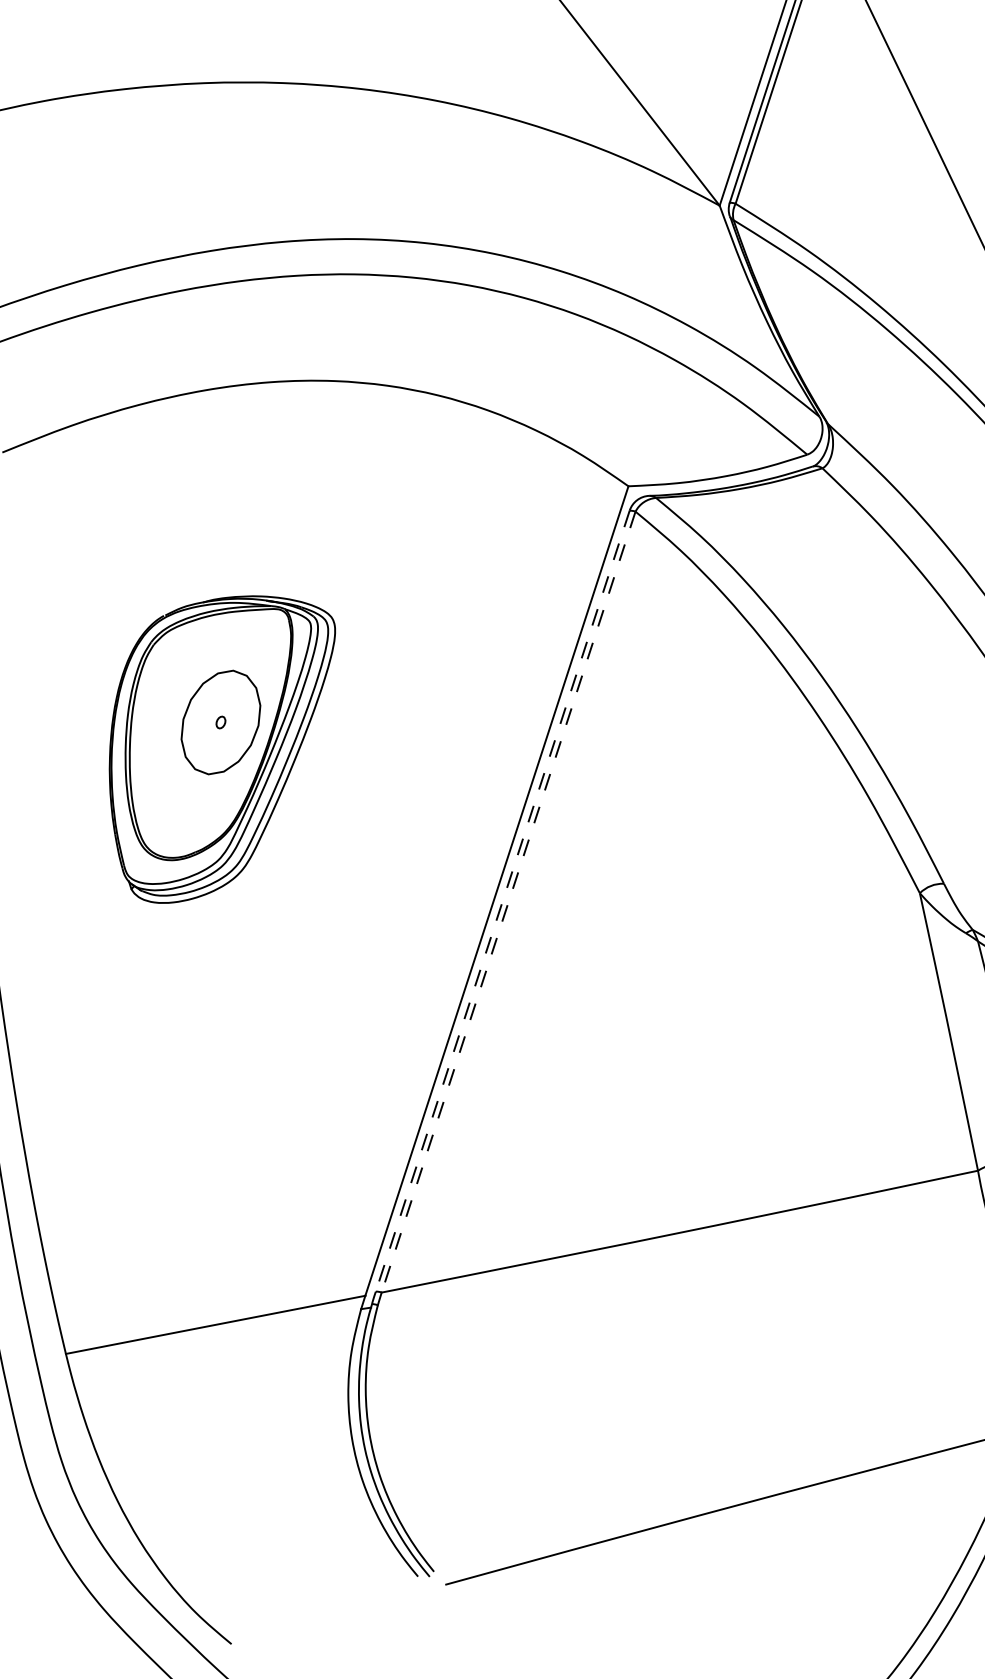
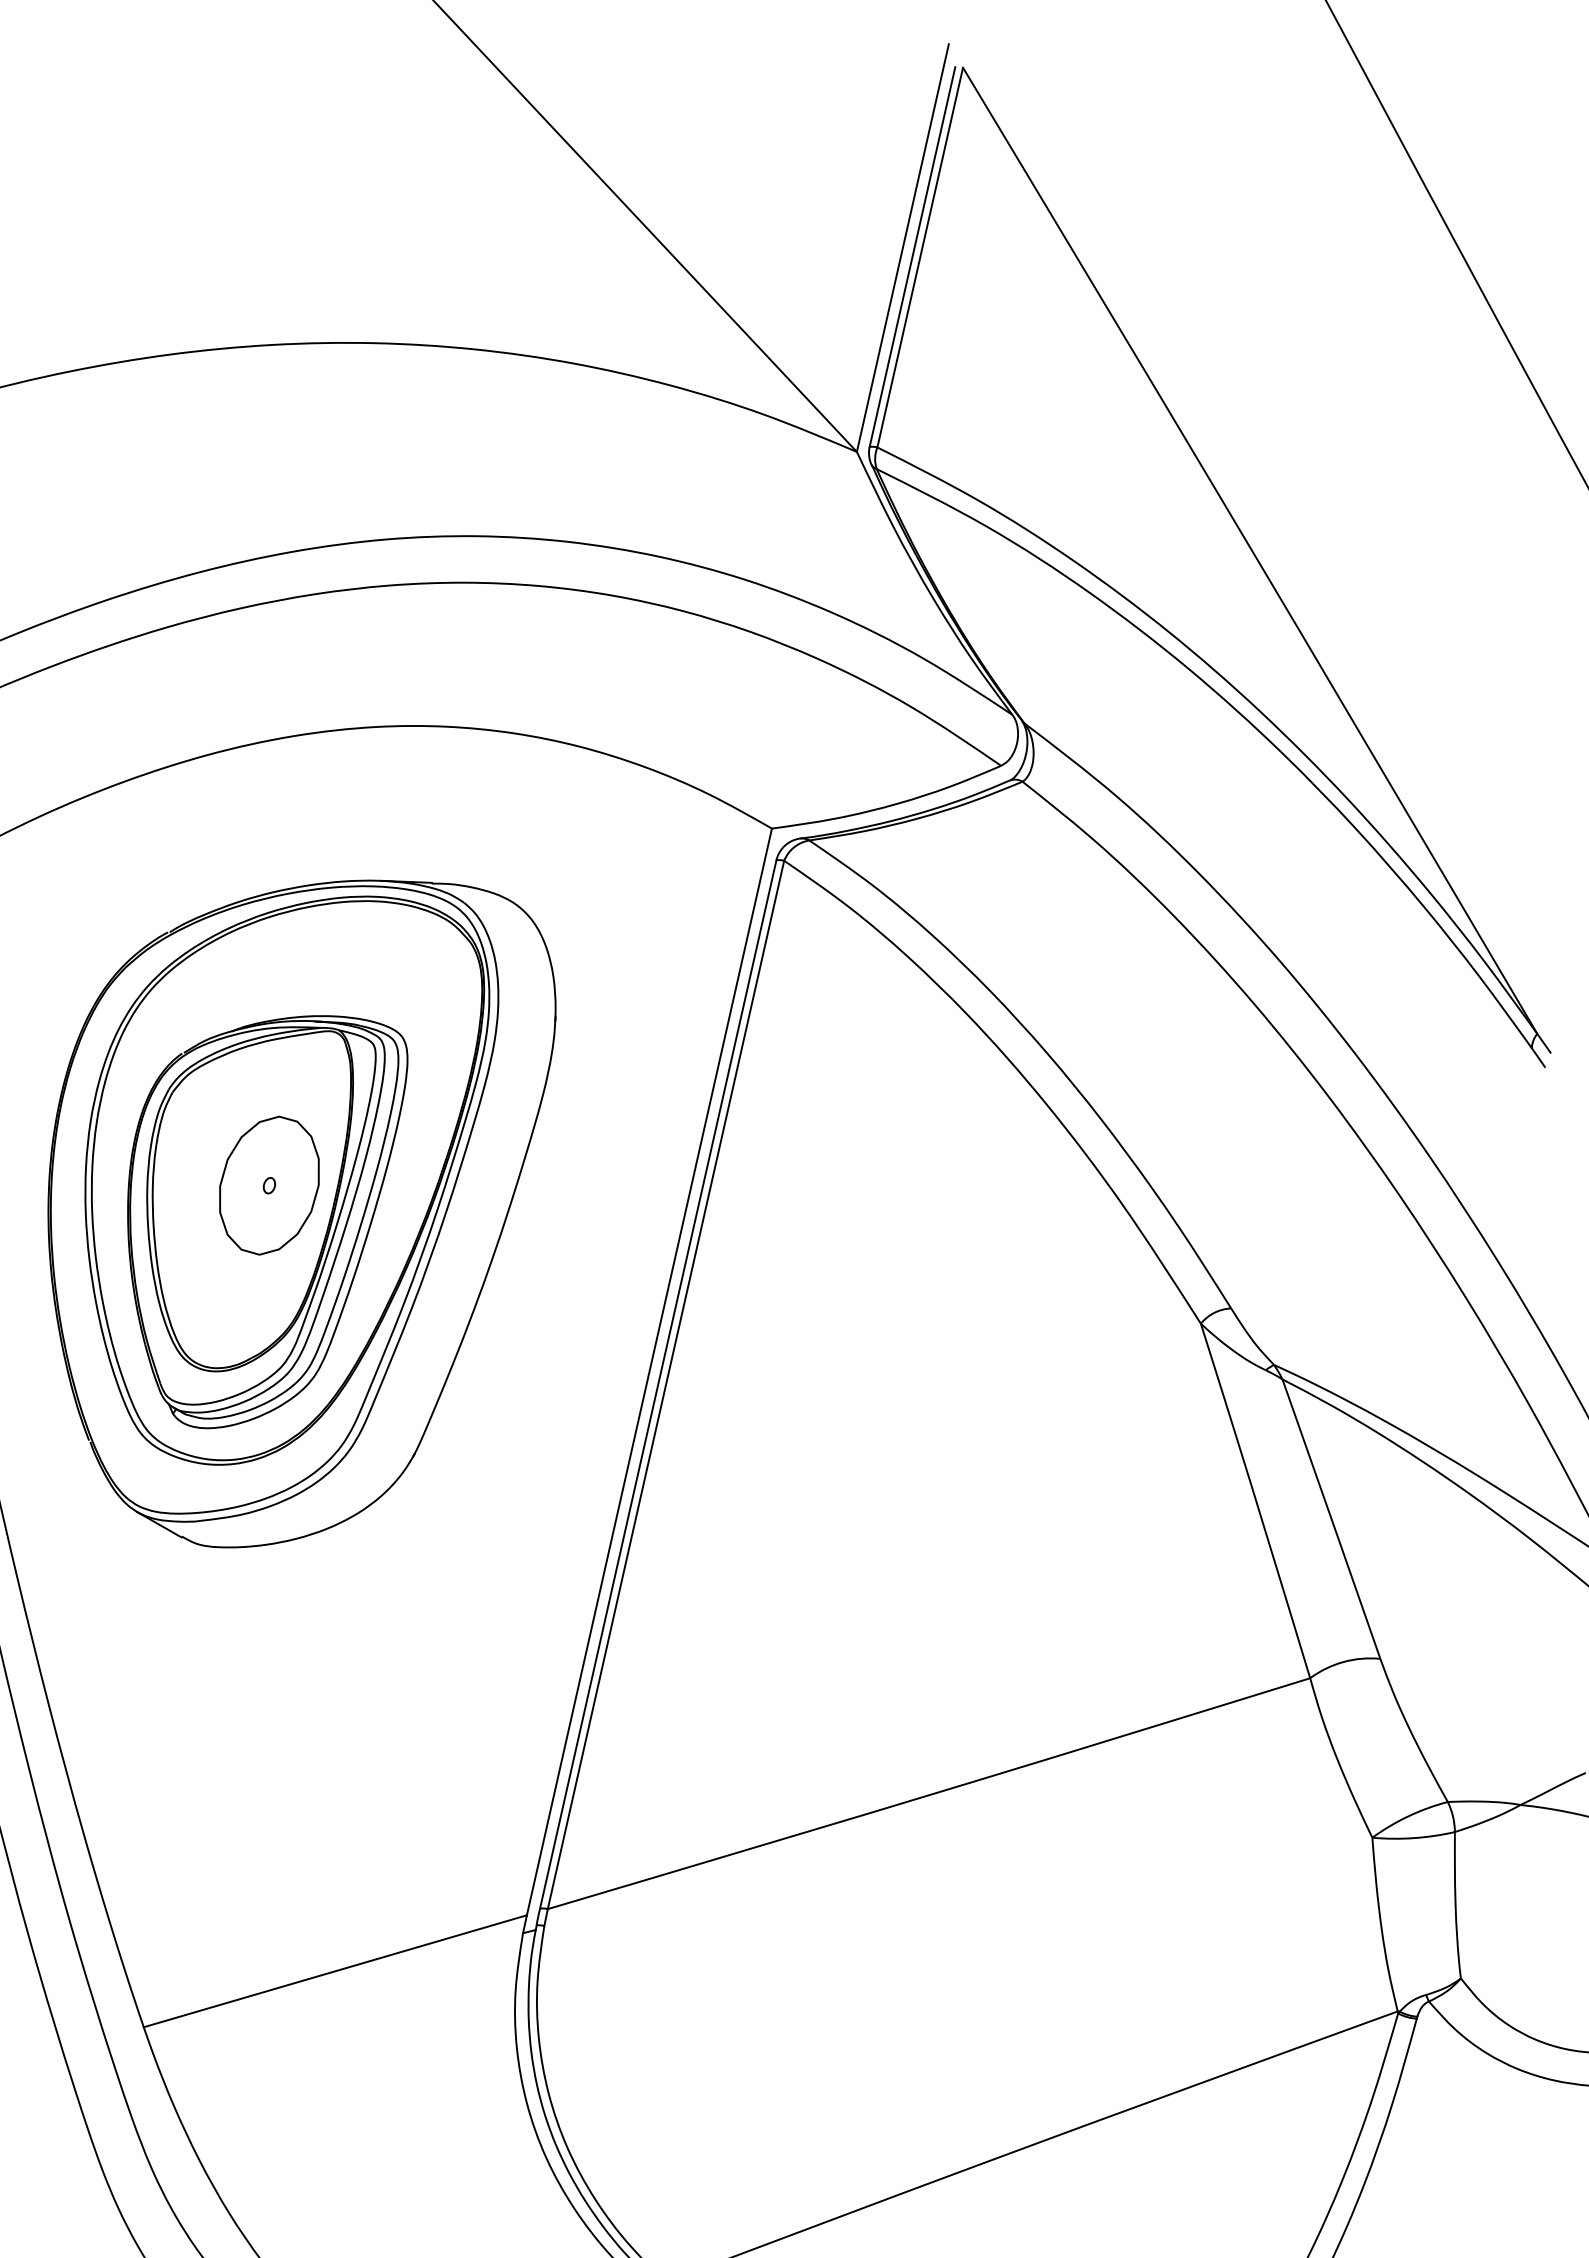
part: (243, 745) -> (301, 1213), added
line: (502, 901) -> (658, 1384), dashed -> solid
line: (508, 902) -> (665, 1385), dashed -> solid

